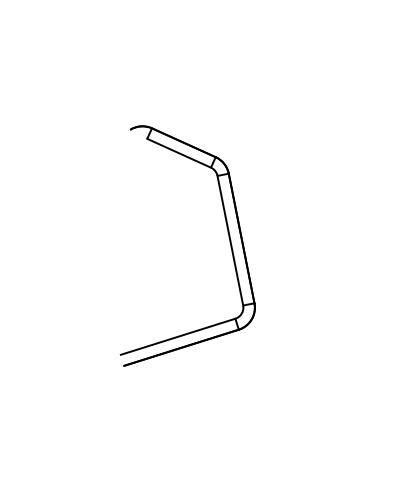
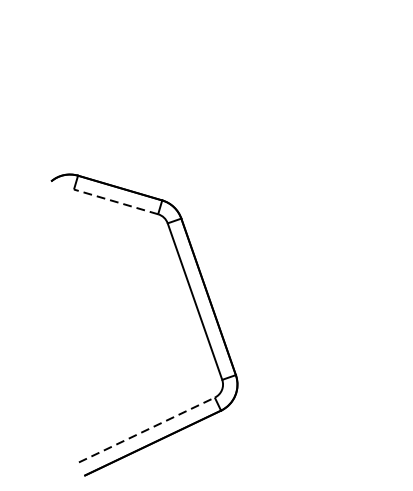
line: (179, 153) -> (116, 202), solid -> dashed
line: (178, 336) -> (147, 429), solid -> dashed

